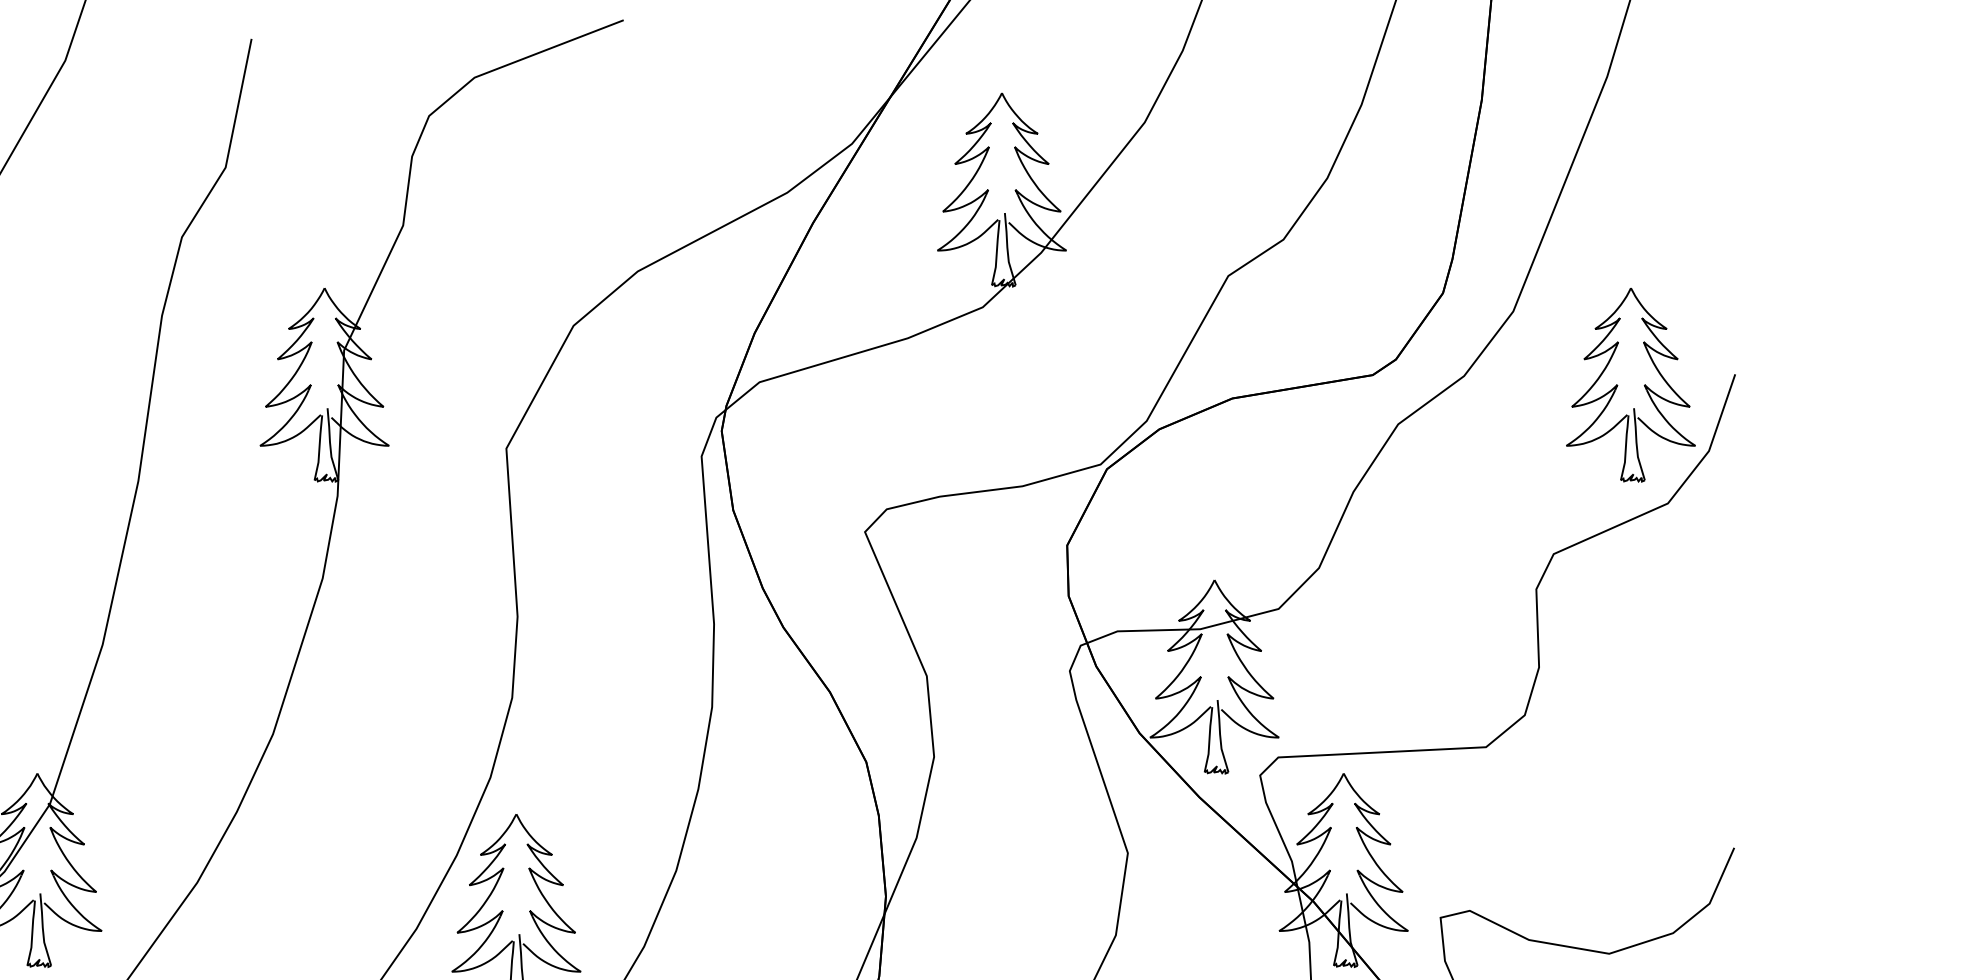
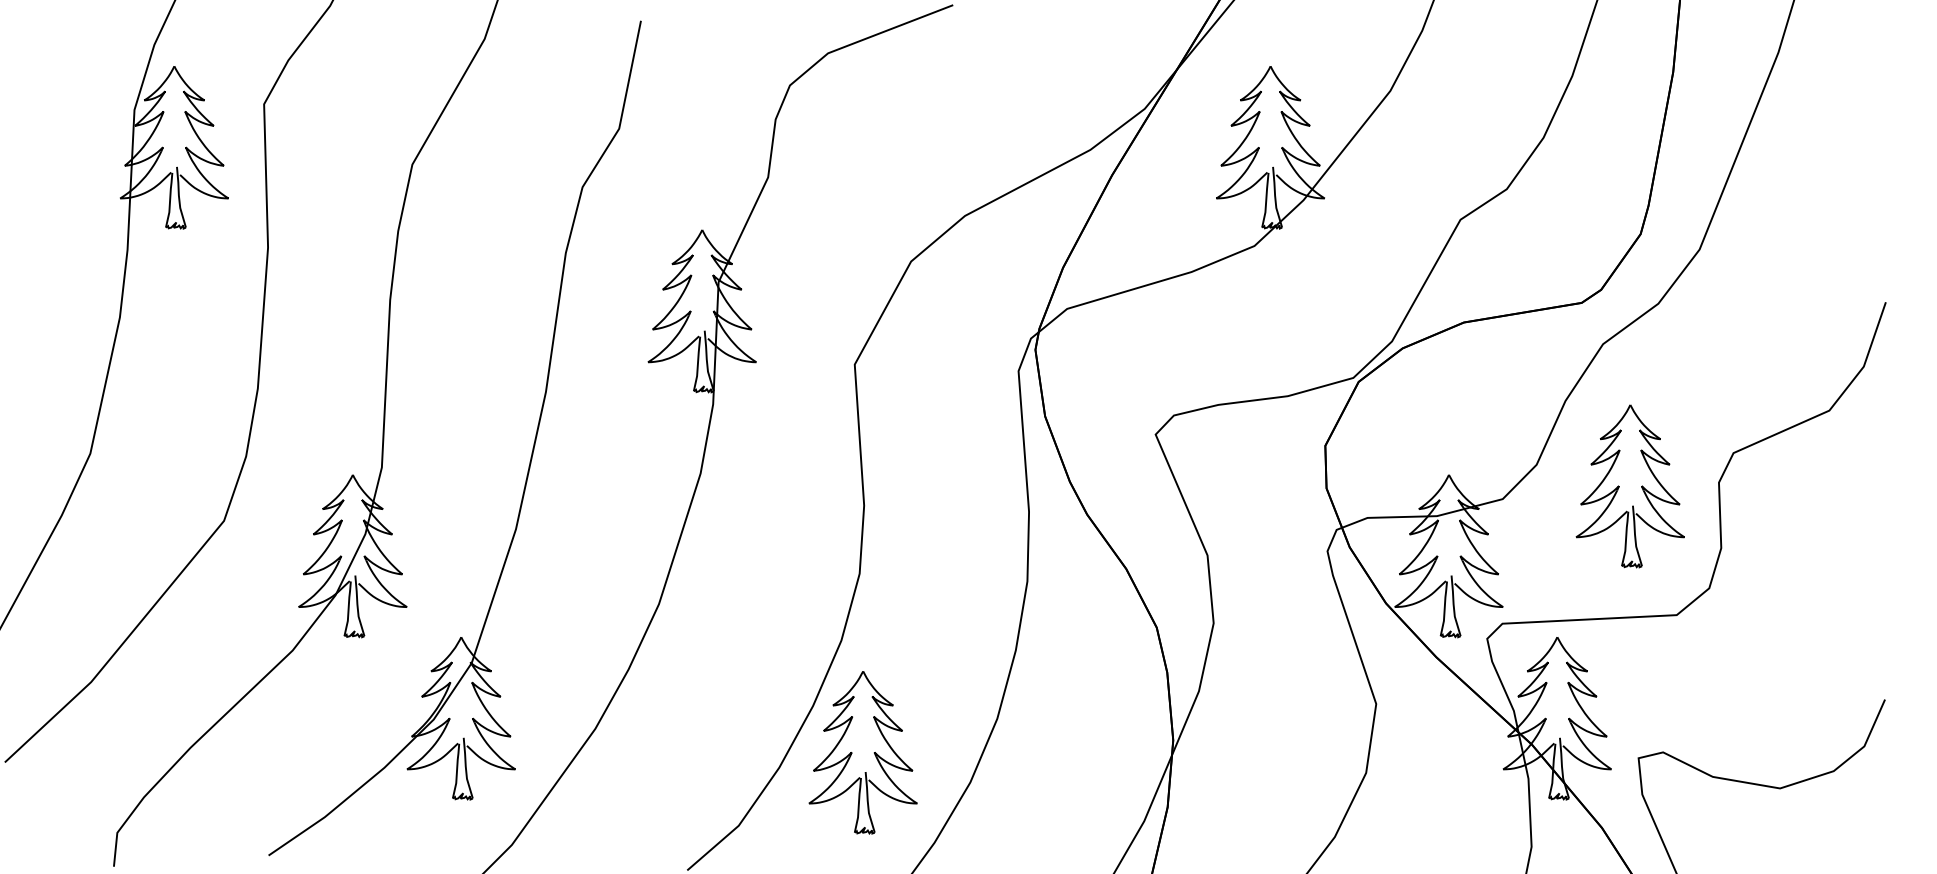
part: (1629, 385) -> (1629, 486), moved

